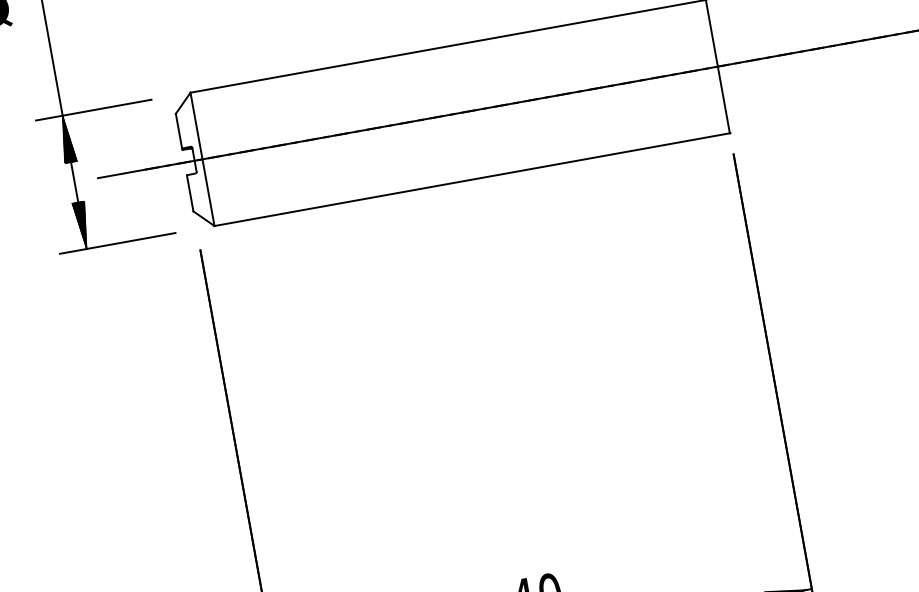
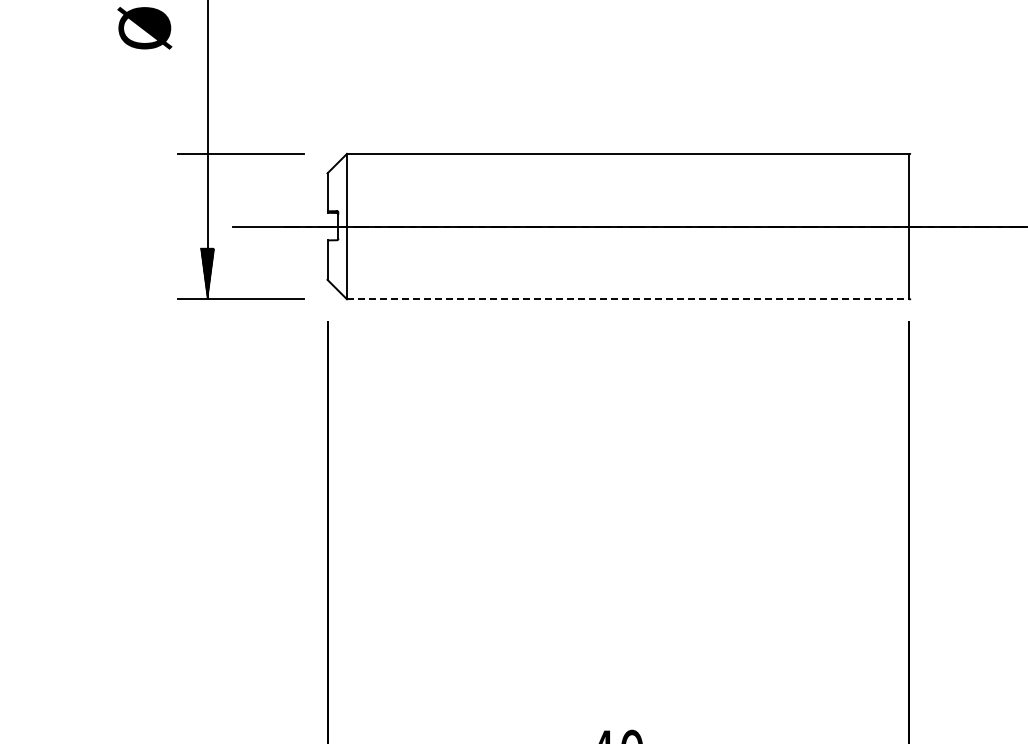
hatch: (66, 139) -> (207, 179), removed
line: (472, 179) -> (628, 299), solid -> dashed

